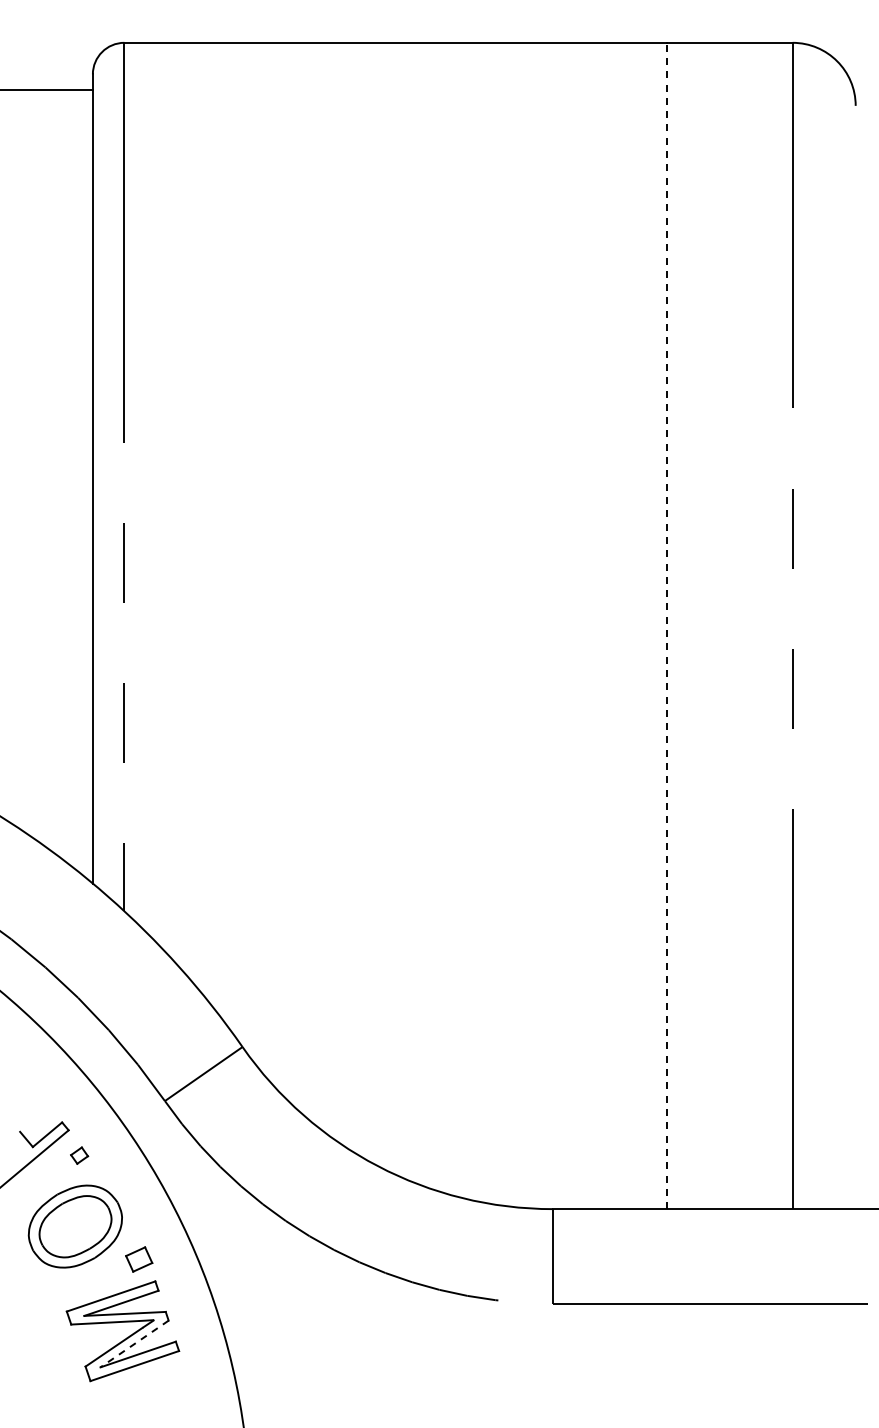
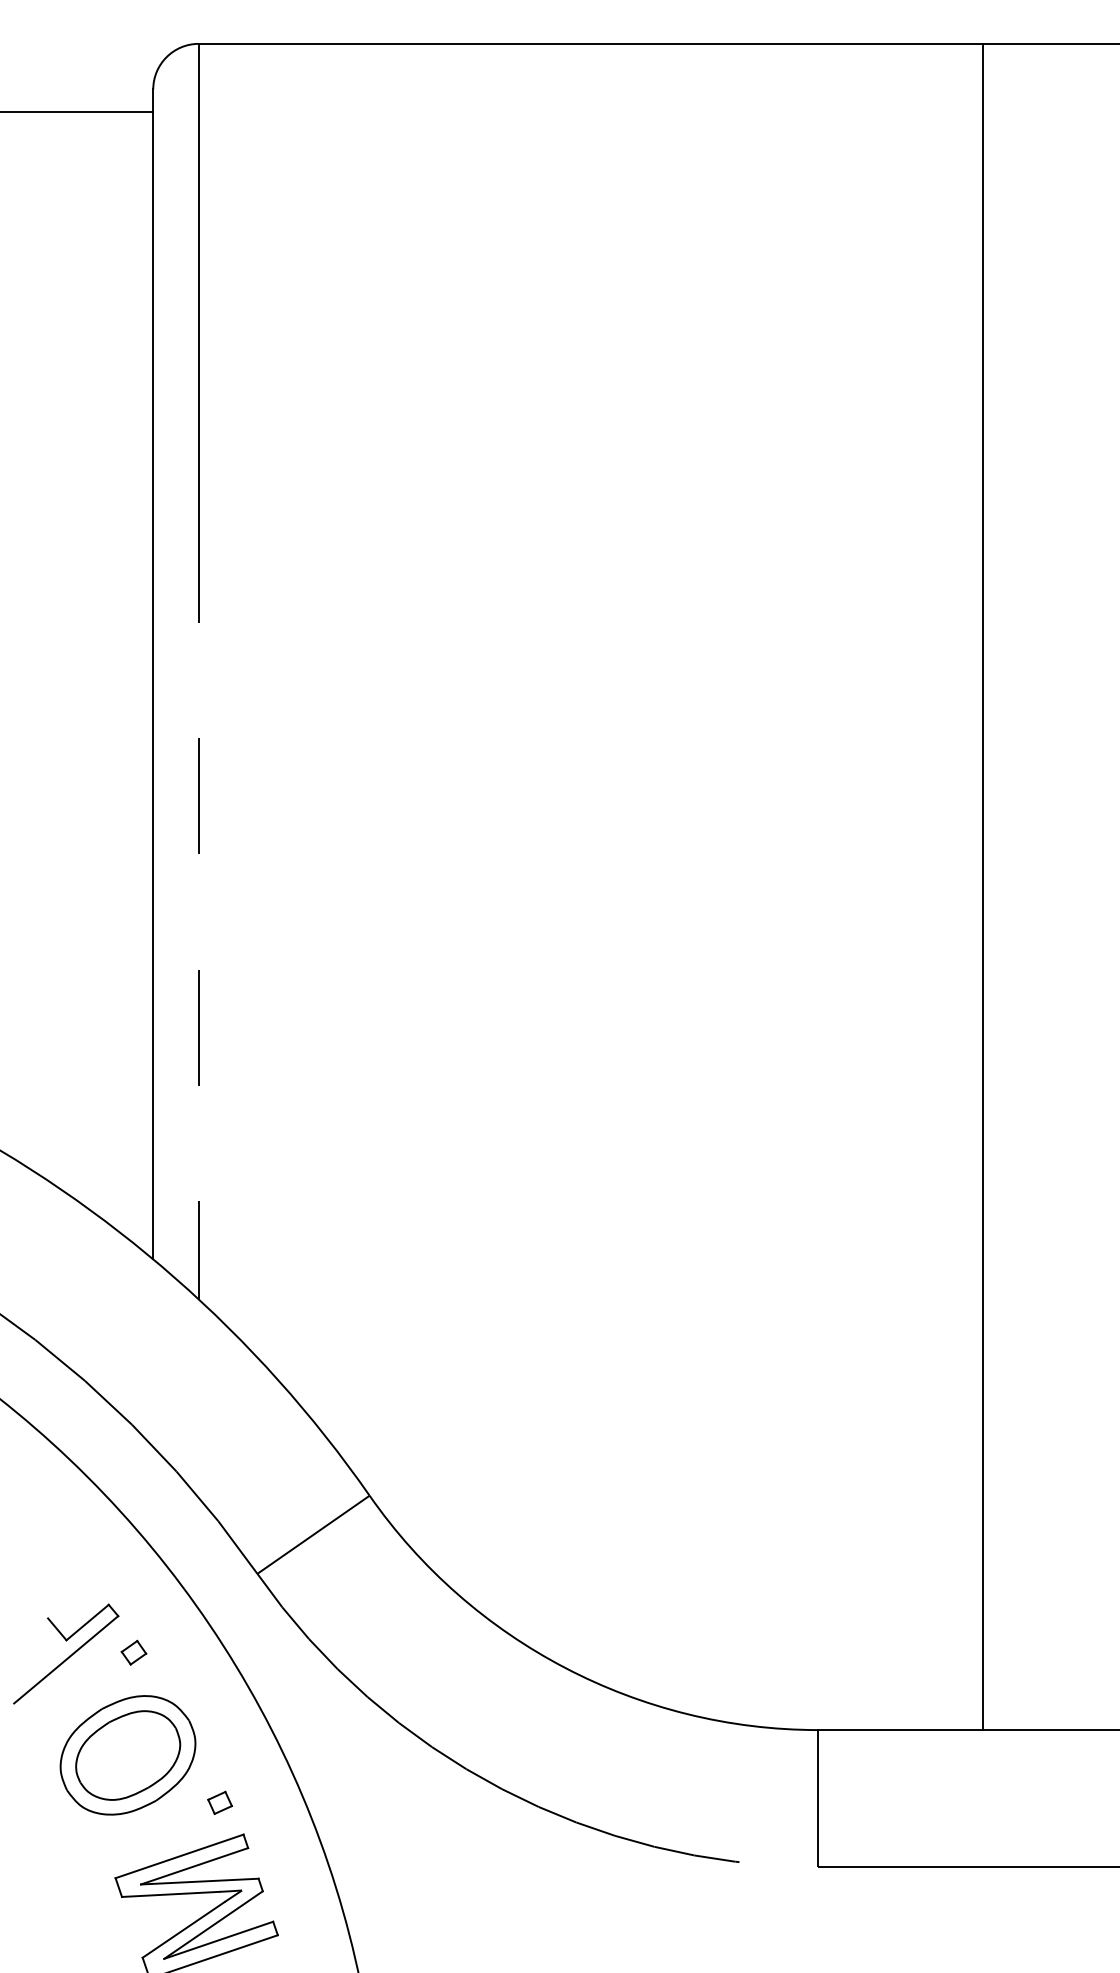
line: (666, 625) -> (982, 886), dashed -> solid
part: (138, 1259) -> (219, 1802), size x0.62
line: (134, 1344) -> (213, 1925), dashed -> solid

